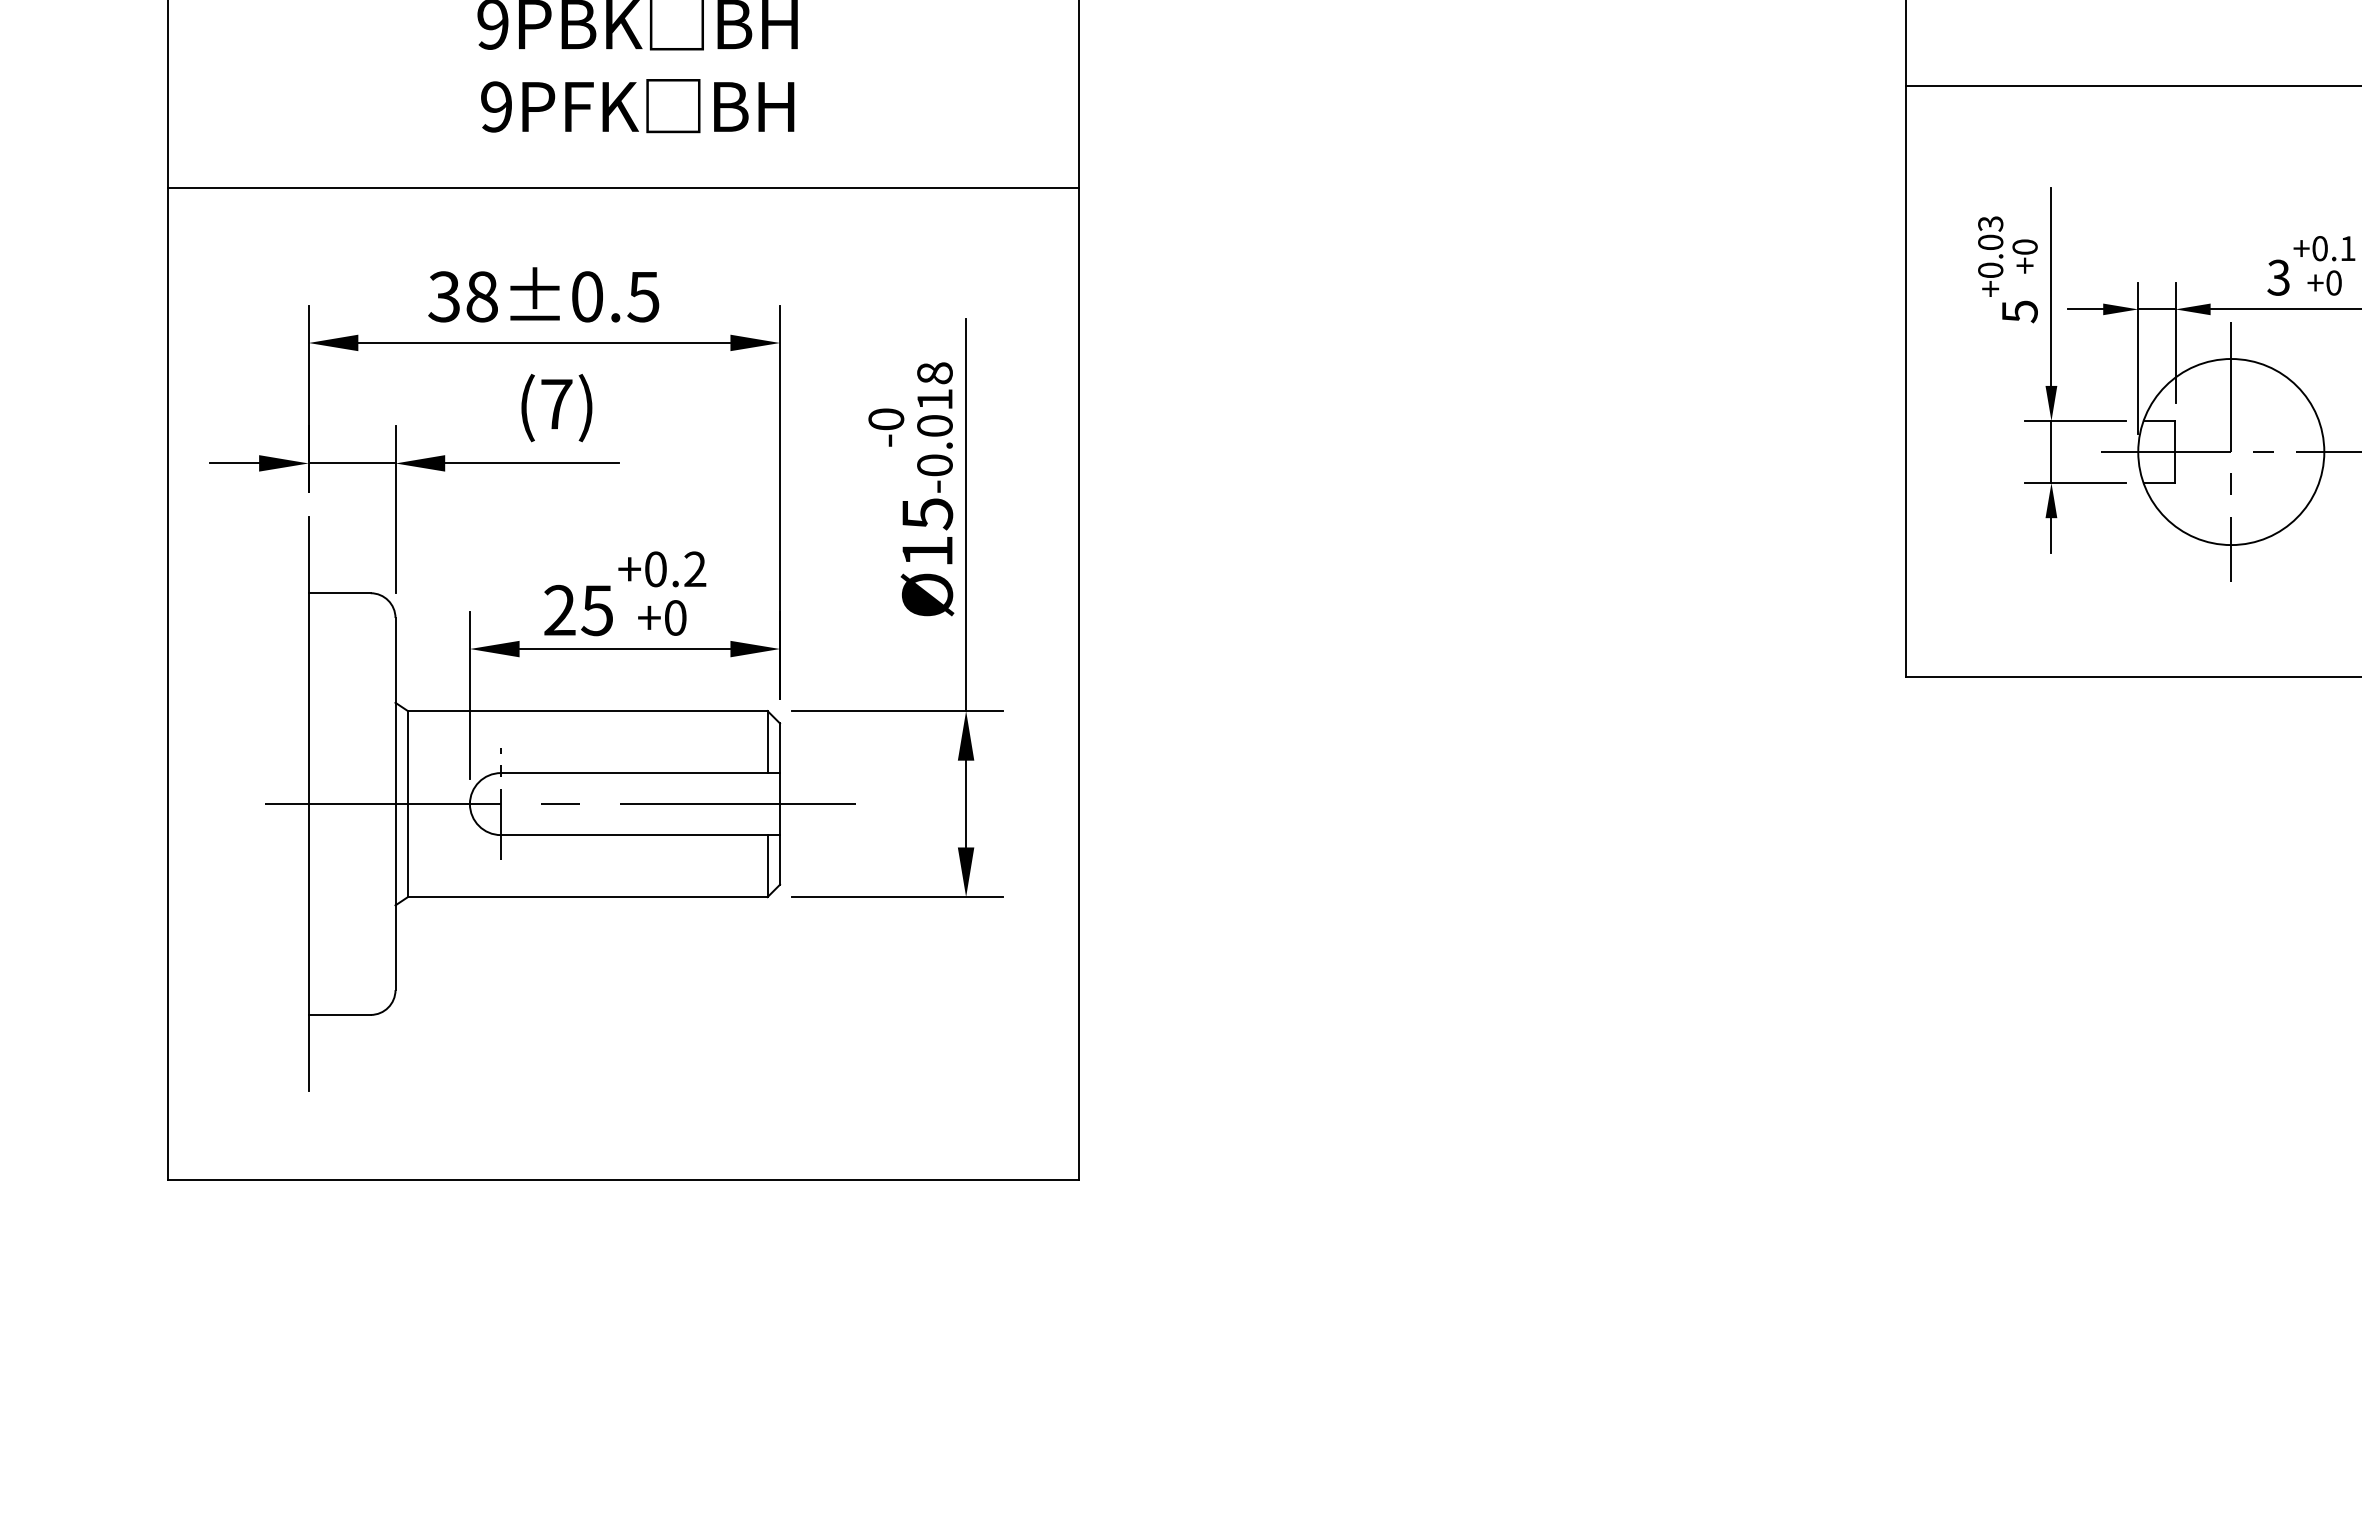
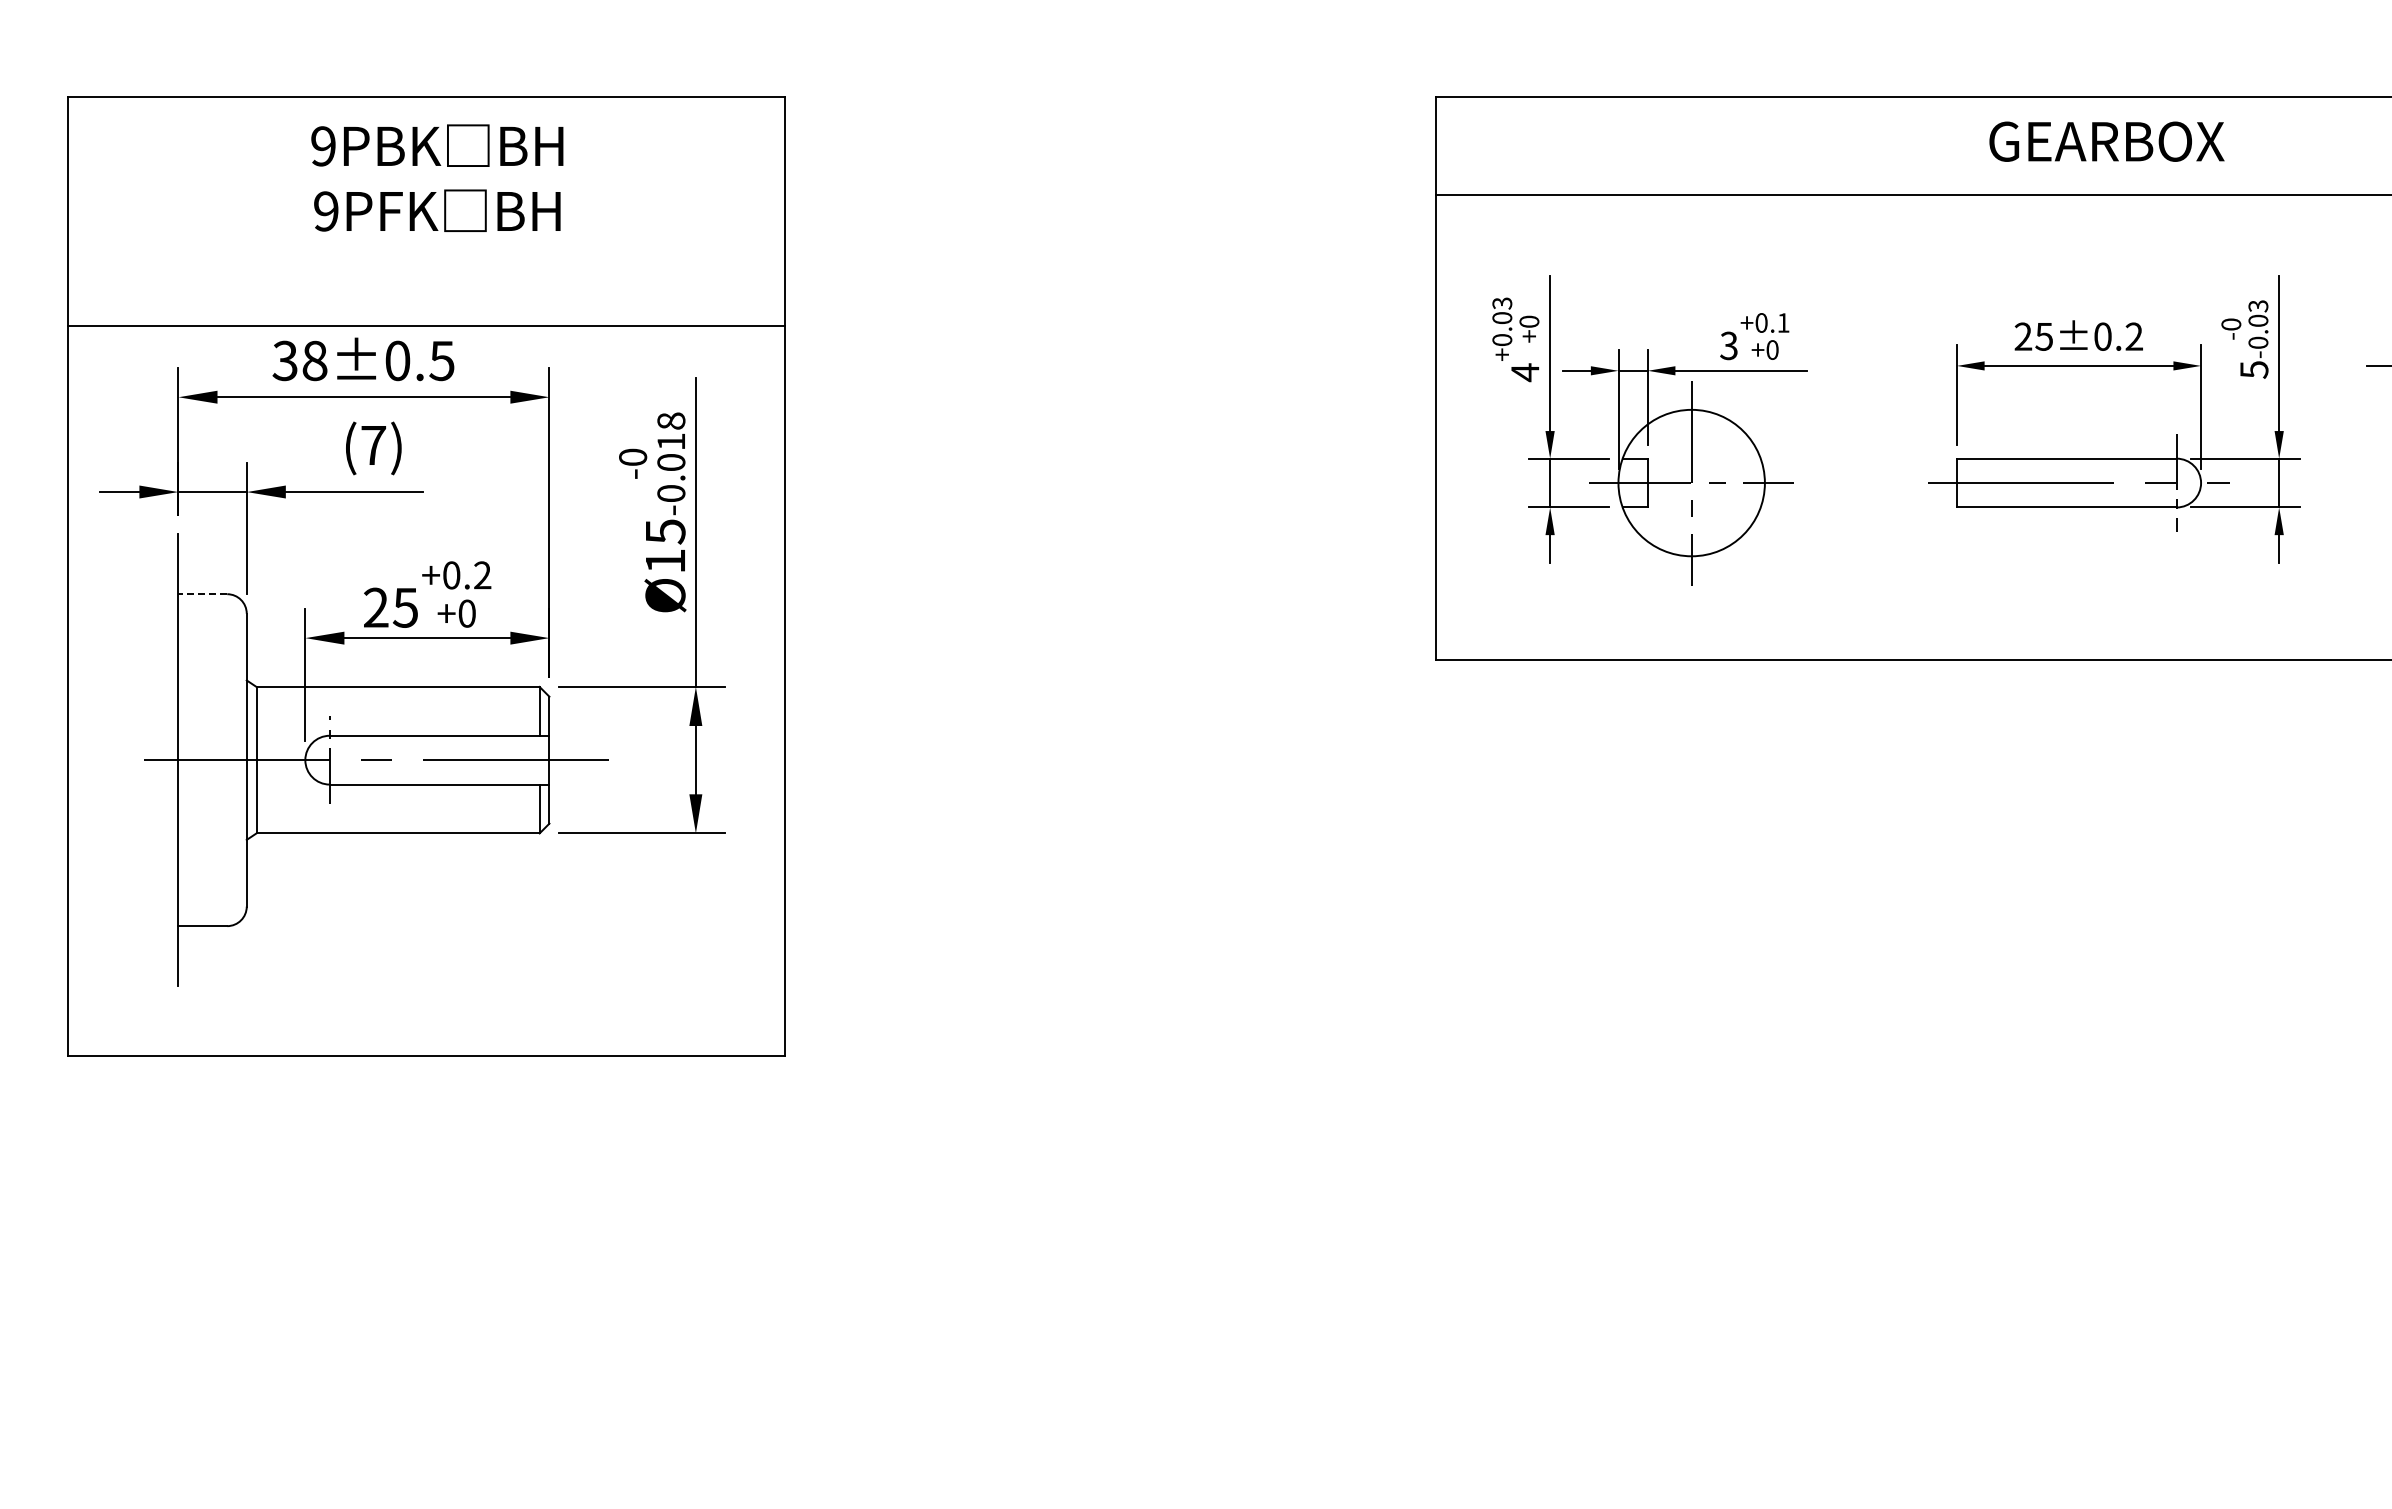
line: (623, 188) -> (426, 326), moved
text: (2020, 311) -> (1525, 372), 5 -> 4
line: (339, 593) -> (202, 594), solid -> dashed

